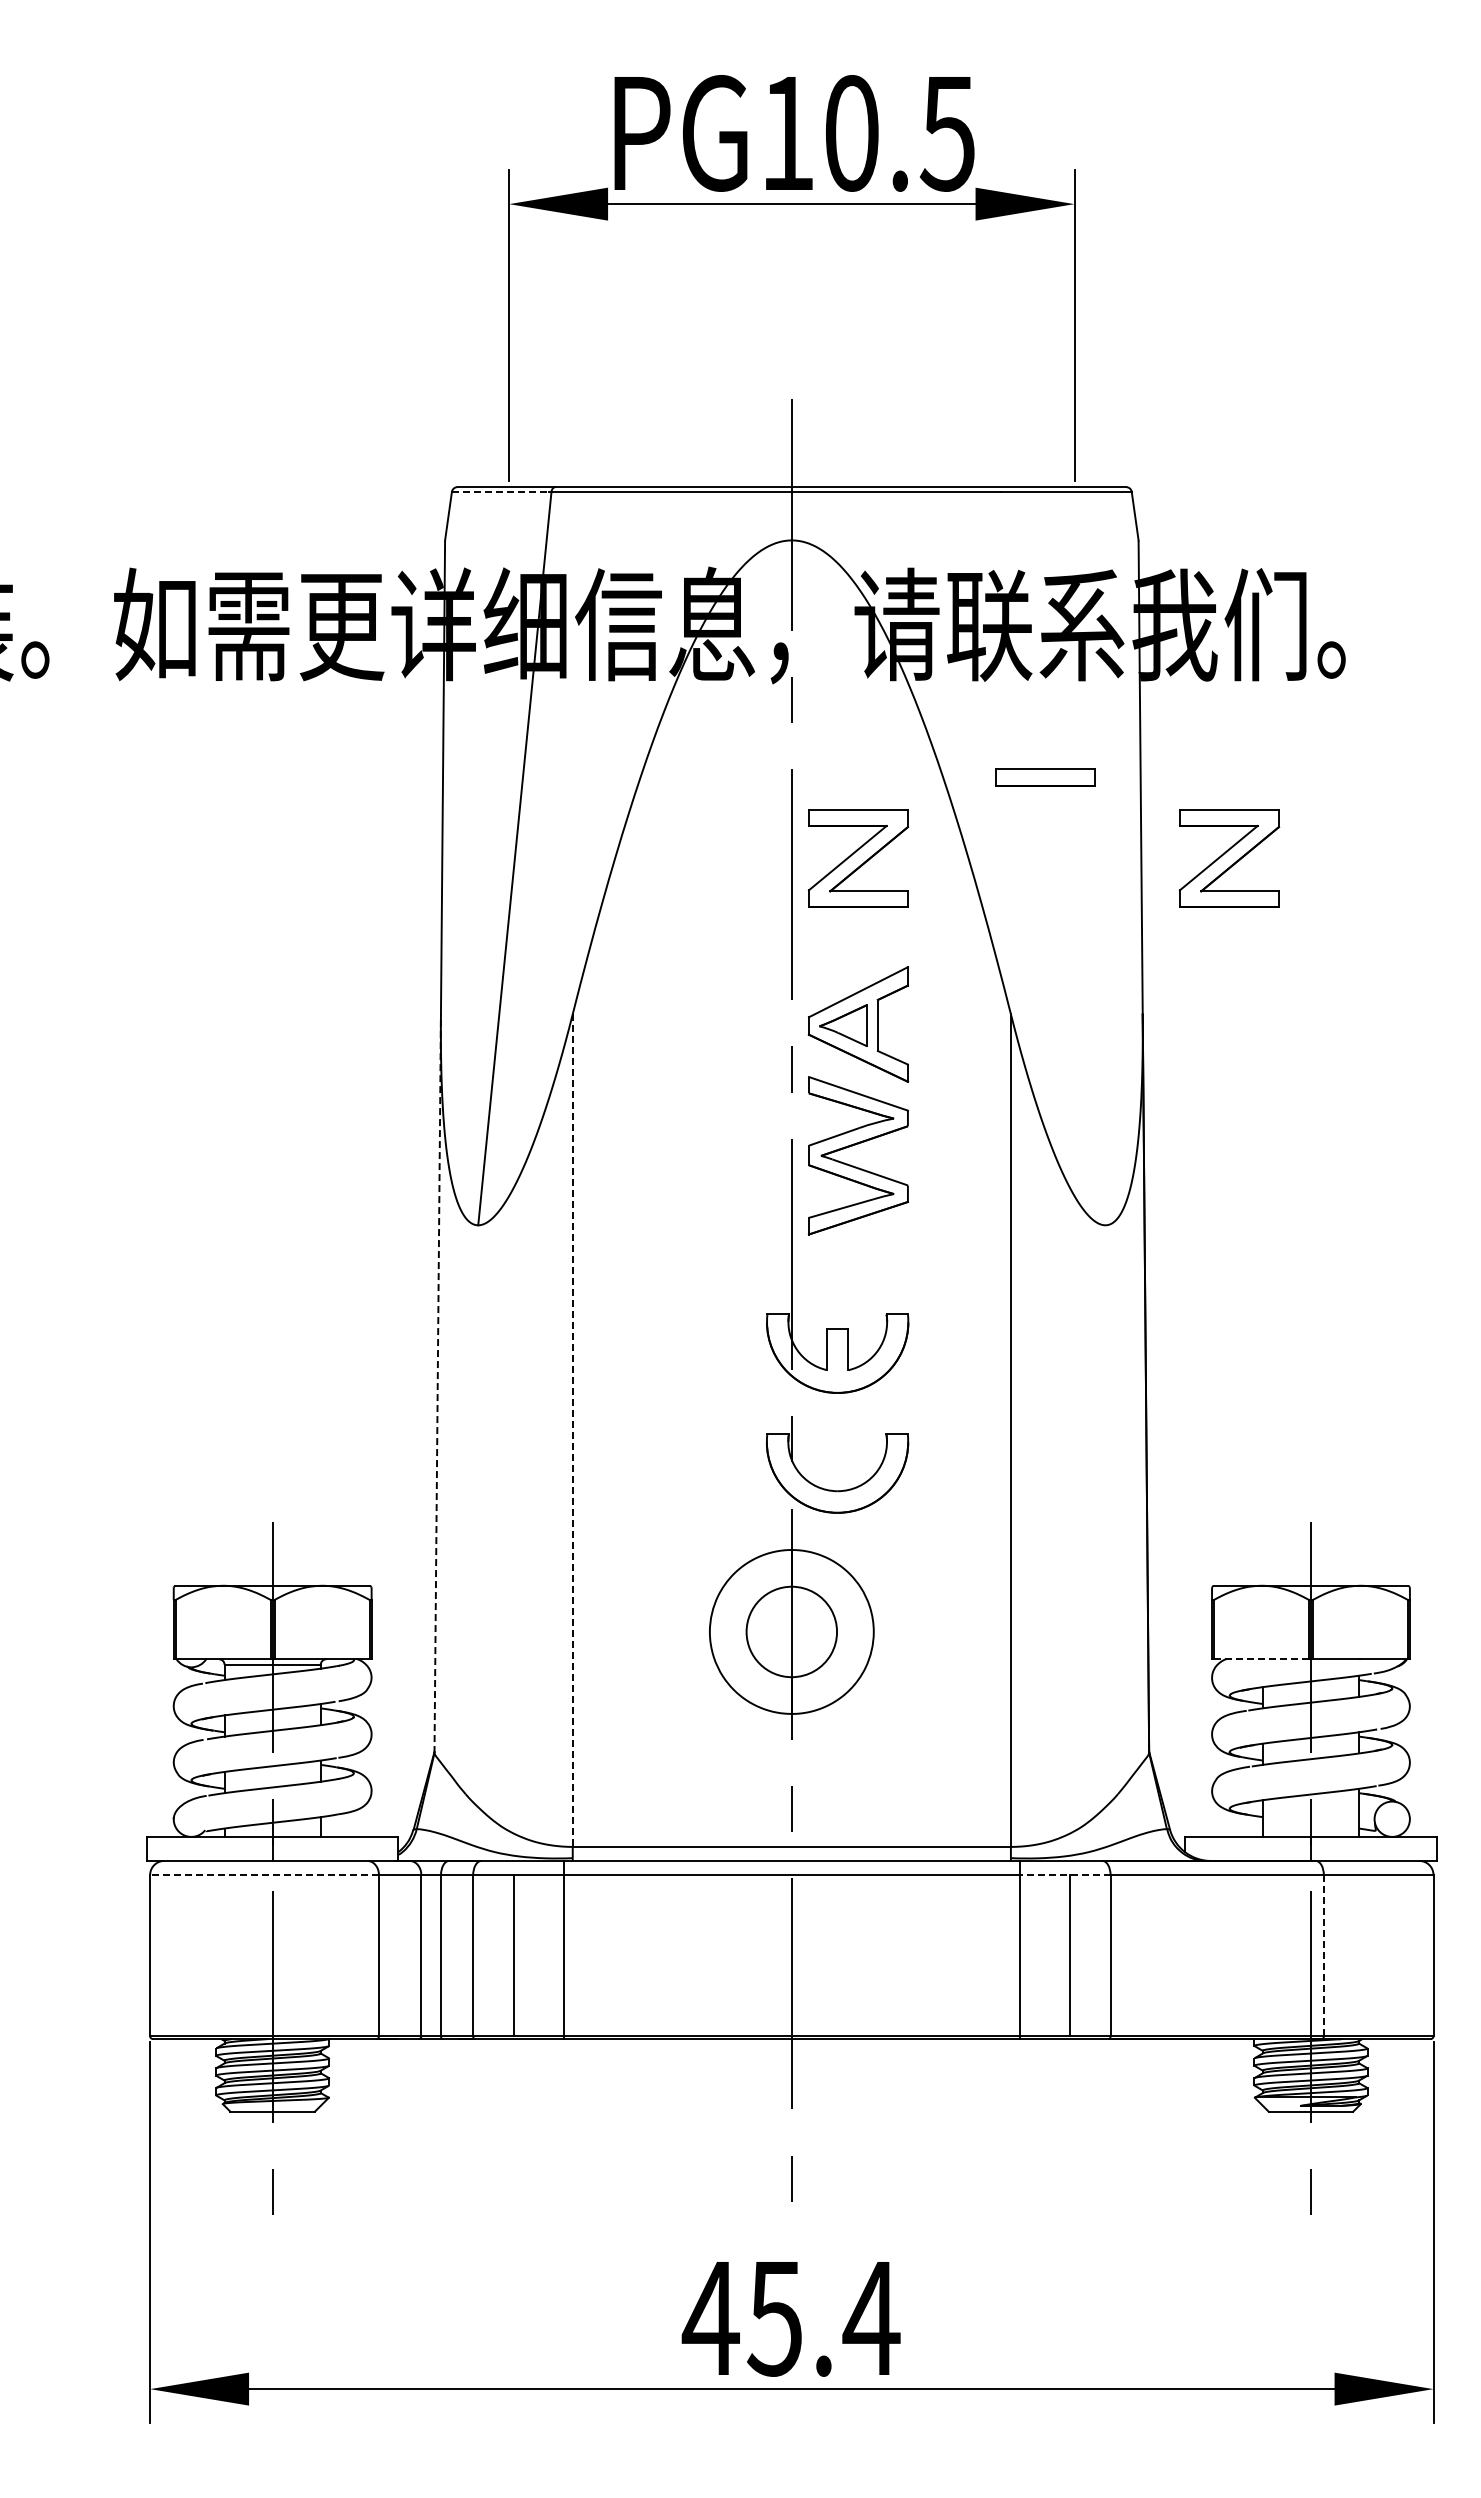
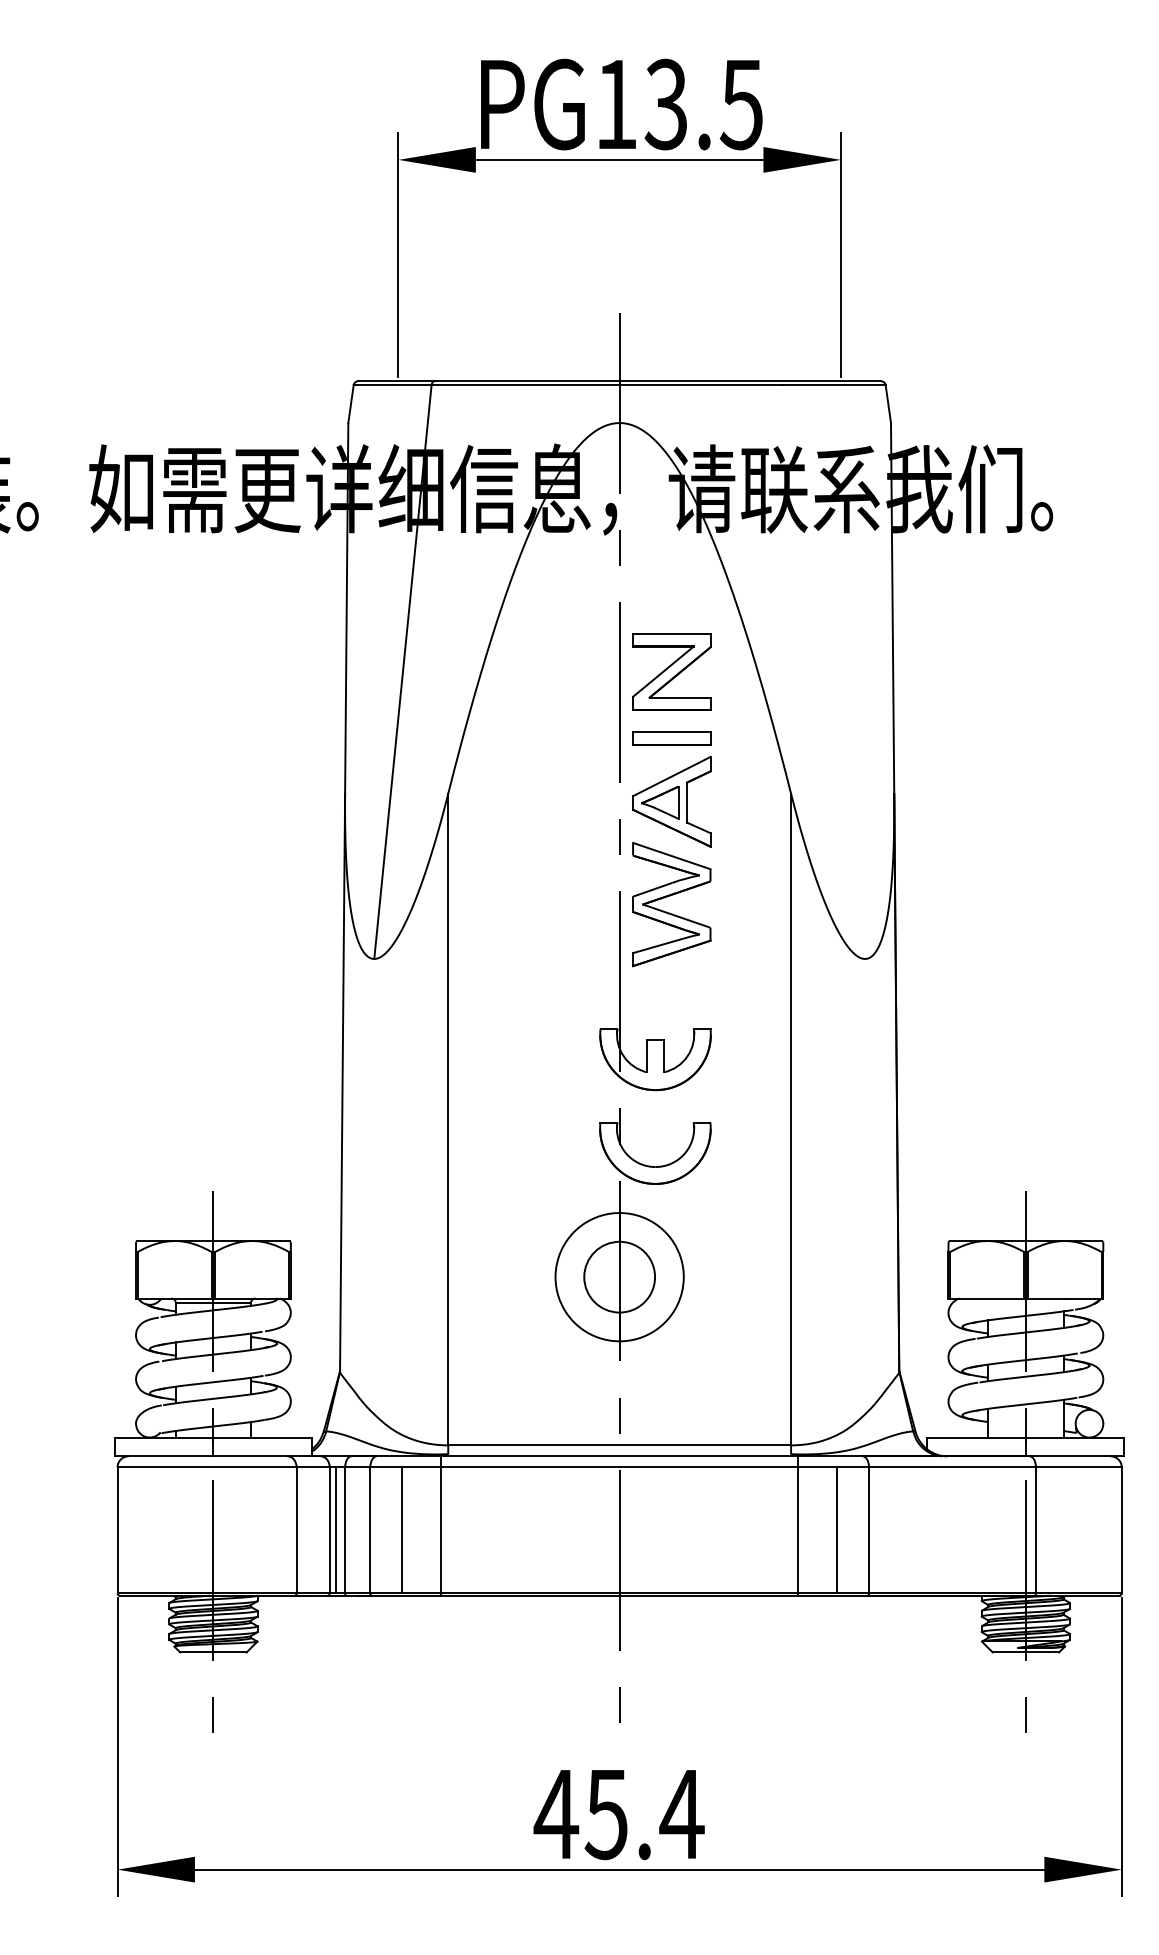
text: (850, 133) -> (665, 104), PG10.5 -> PG13.5
line: (500, 491) -> (391, 384), dashed -> solid
part: (1045, 777) -> (671, 738), moved
part: (1229, 858) -> (962, 671), removed
line: (437, 1383) -> (342, 1082), dashed -> solid
line: (572, 1431) -> (448, 1120), dashed -> solid
line: (1262, 1659) -> (987, 1298), dashed -> solid
line: (264, 1875) -> (207, 1467), dashed -> solid
line: (1064, 1875) -> (833, 1467), dashed -> solid
line: (429, 1955) -> (336, 1530), added
line: (1323, 1955) -> (1035, 1530), dashed -> solid

